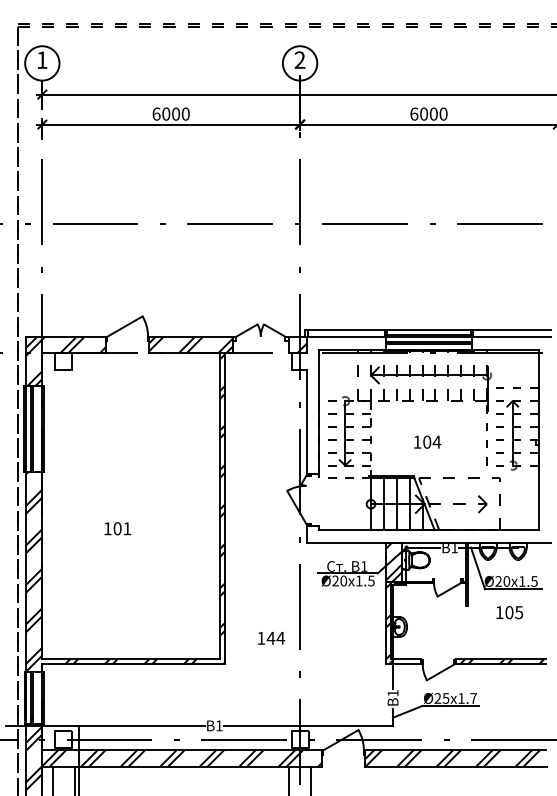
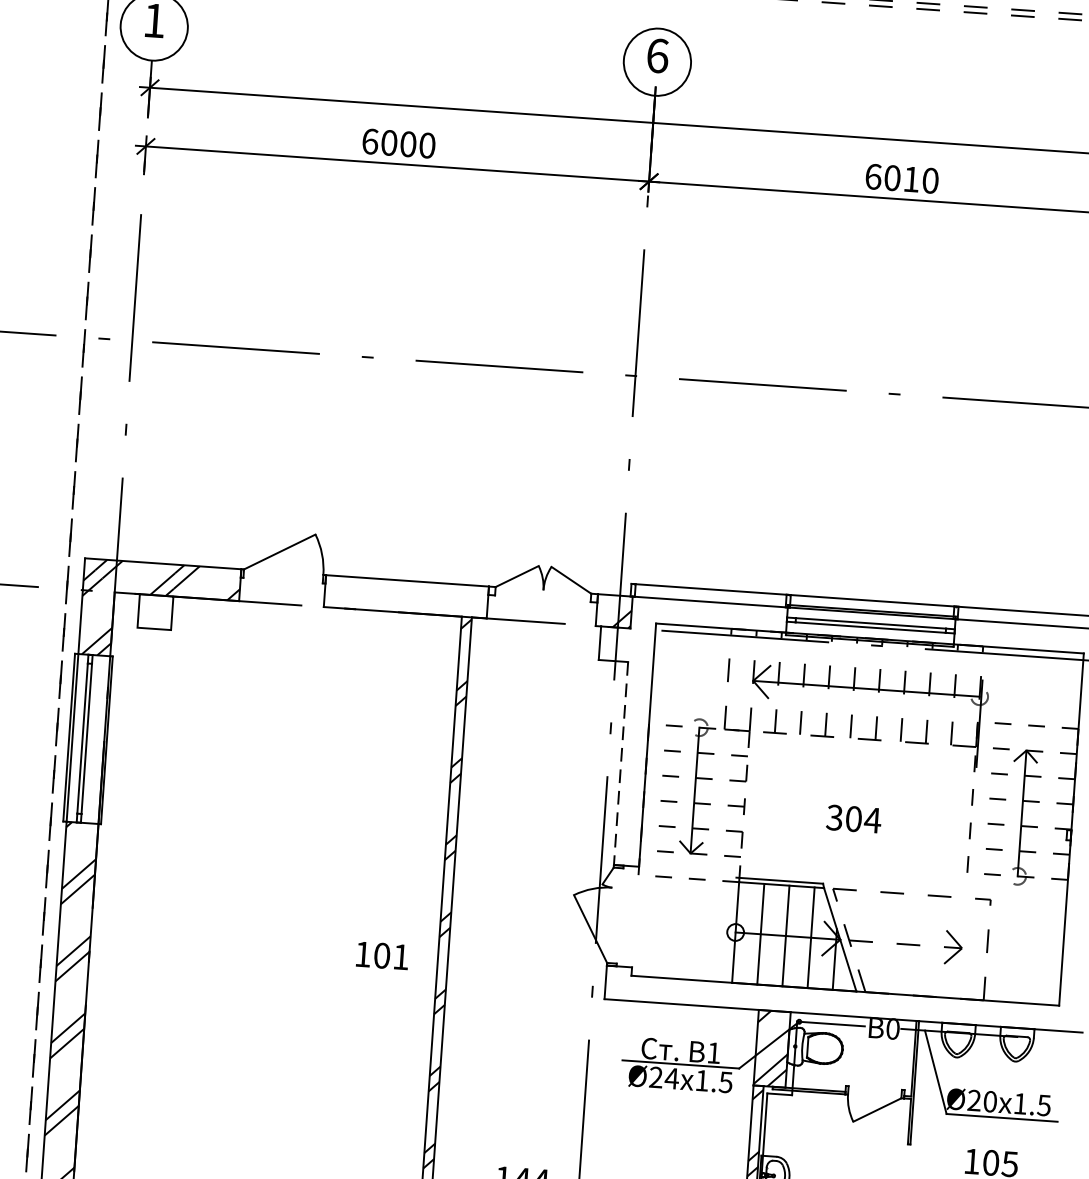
text: (299, 59) -> (656, 54), 2 -> 6
text: (433, 113) -> (911, 178), 6000 -> 6010
hatch: (190, 344) -> (405, 595), removed
line: (306, 422) -> (620, 764), solid -> dashed
text: (417, 441) -> (835, 816), 104 -> 304
text: (117, 528) -> (381, 955), moved
text: (454, 548) -> (892, 1030), B1 -> B0
text: (343, 580) -> (671, 1077), Ø20x1.5 -> Ø24x1.5

